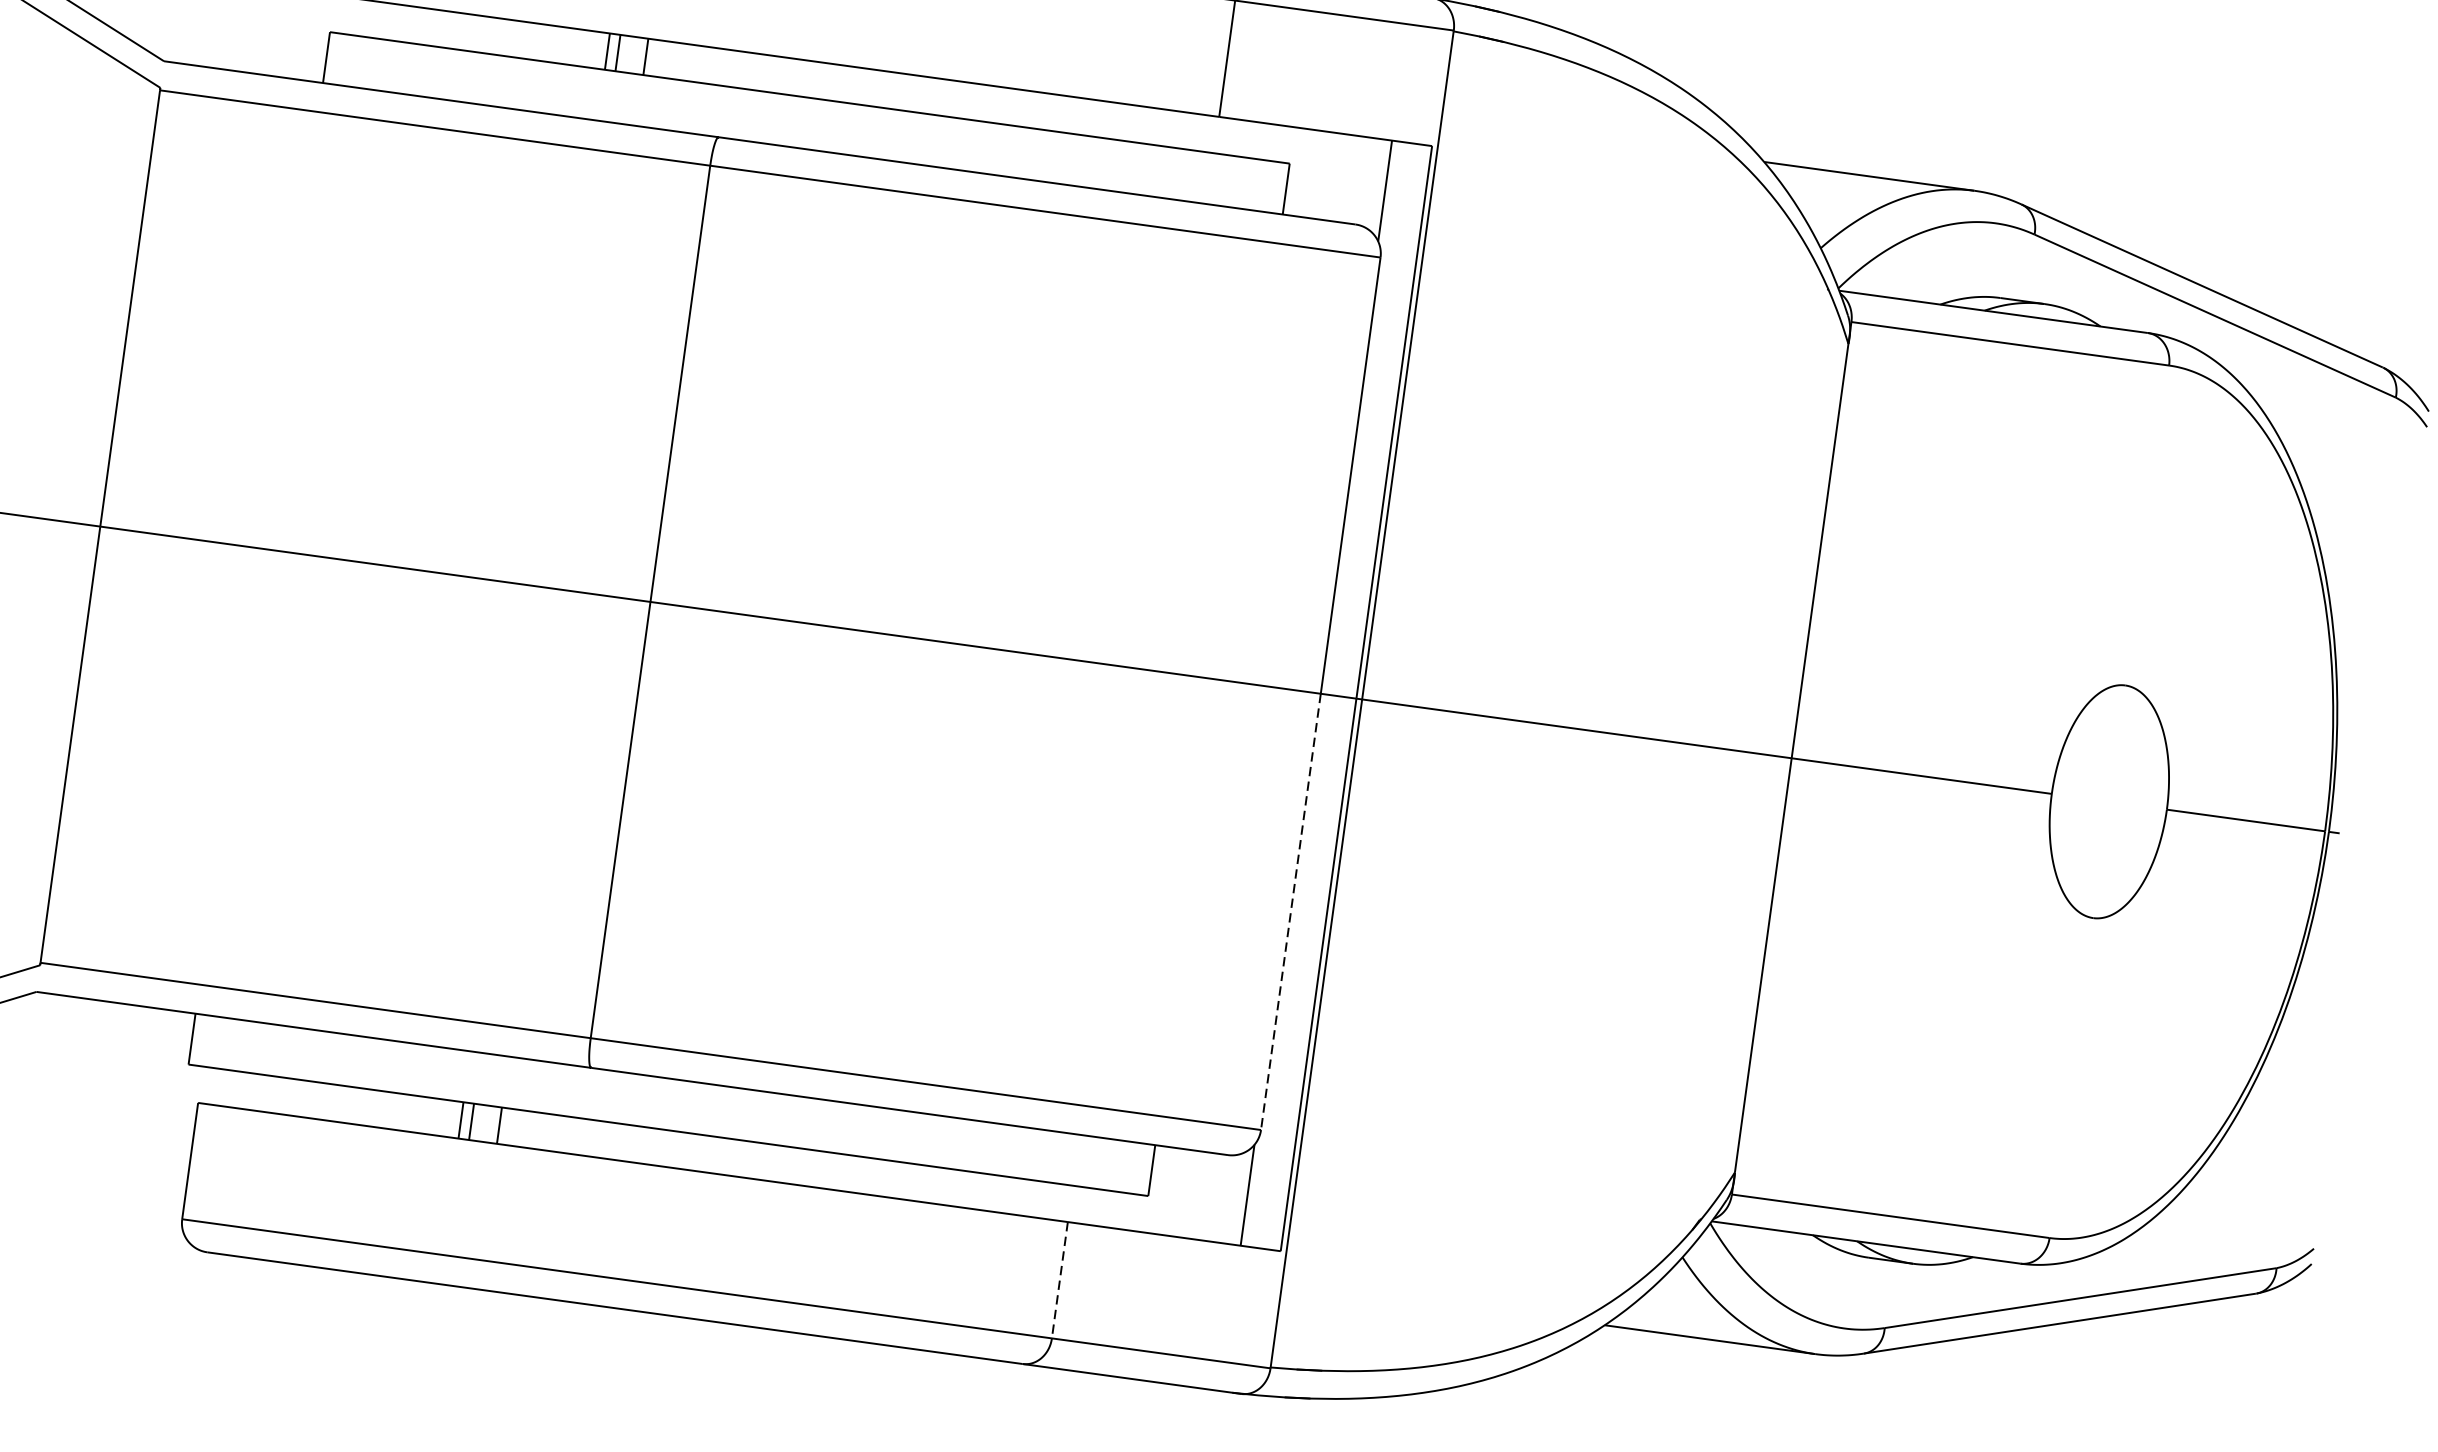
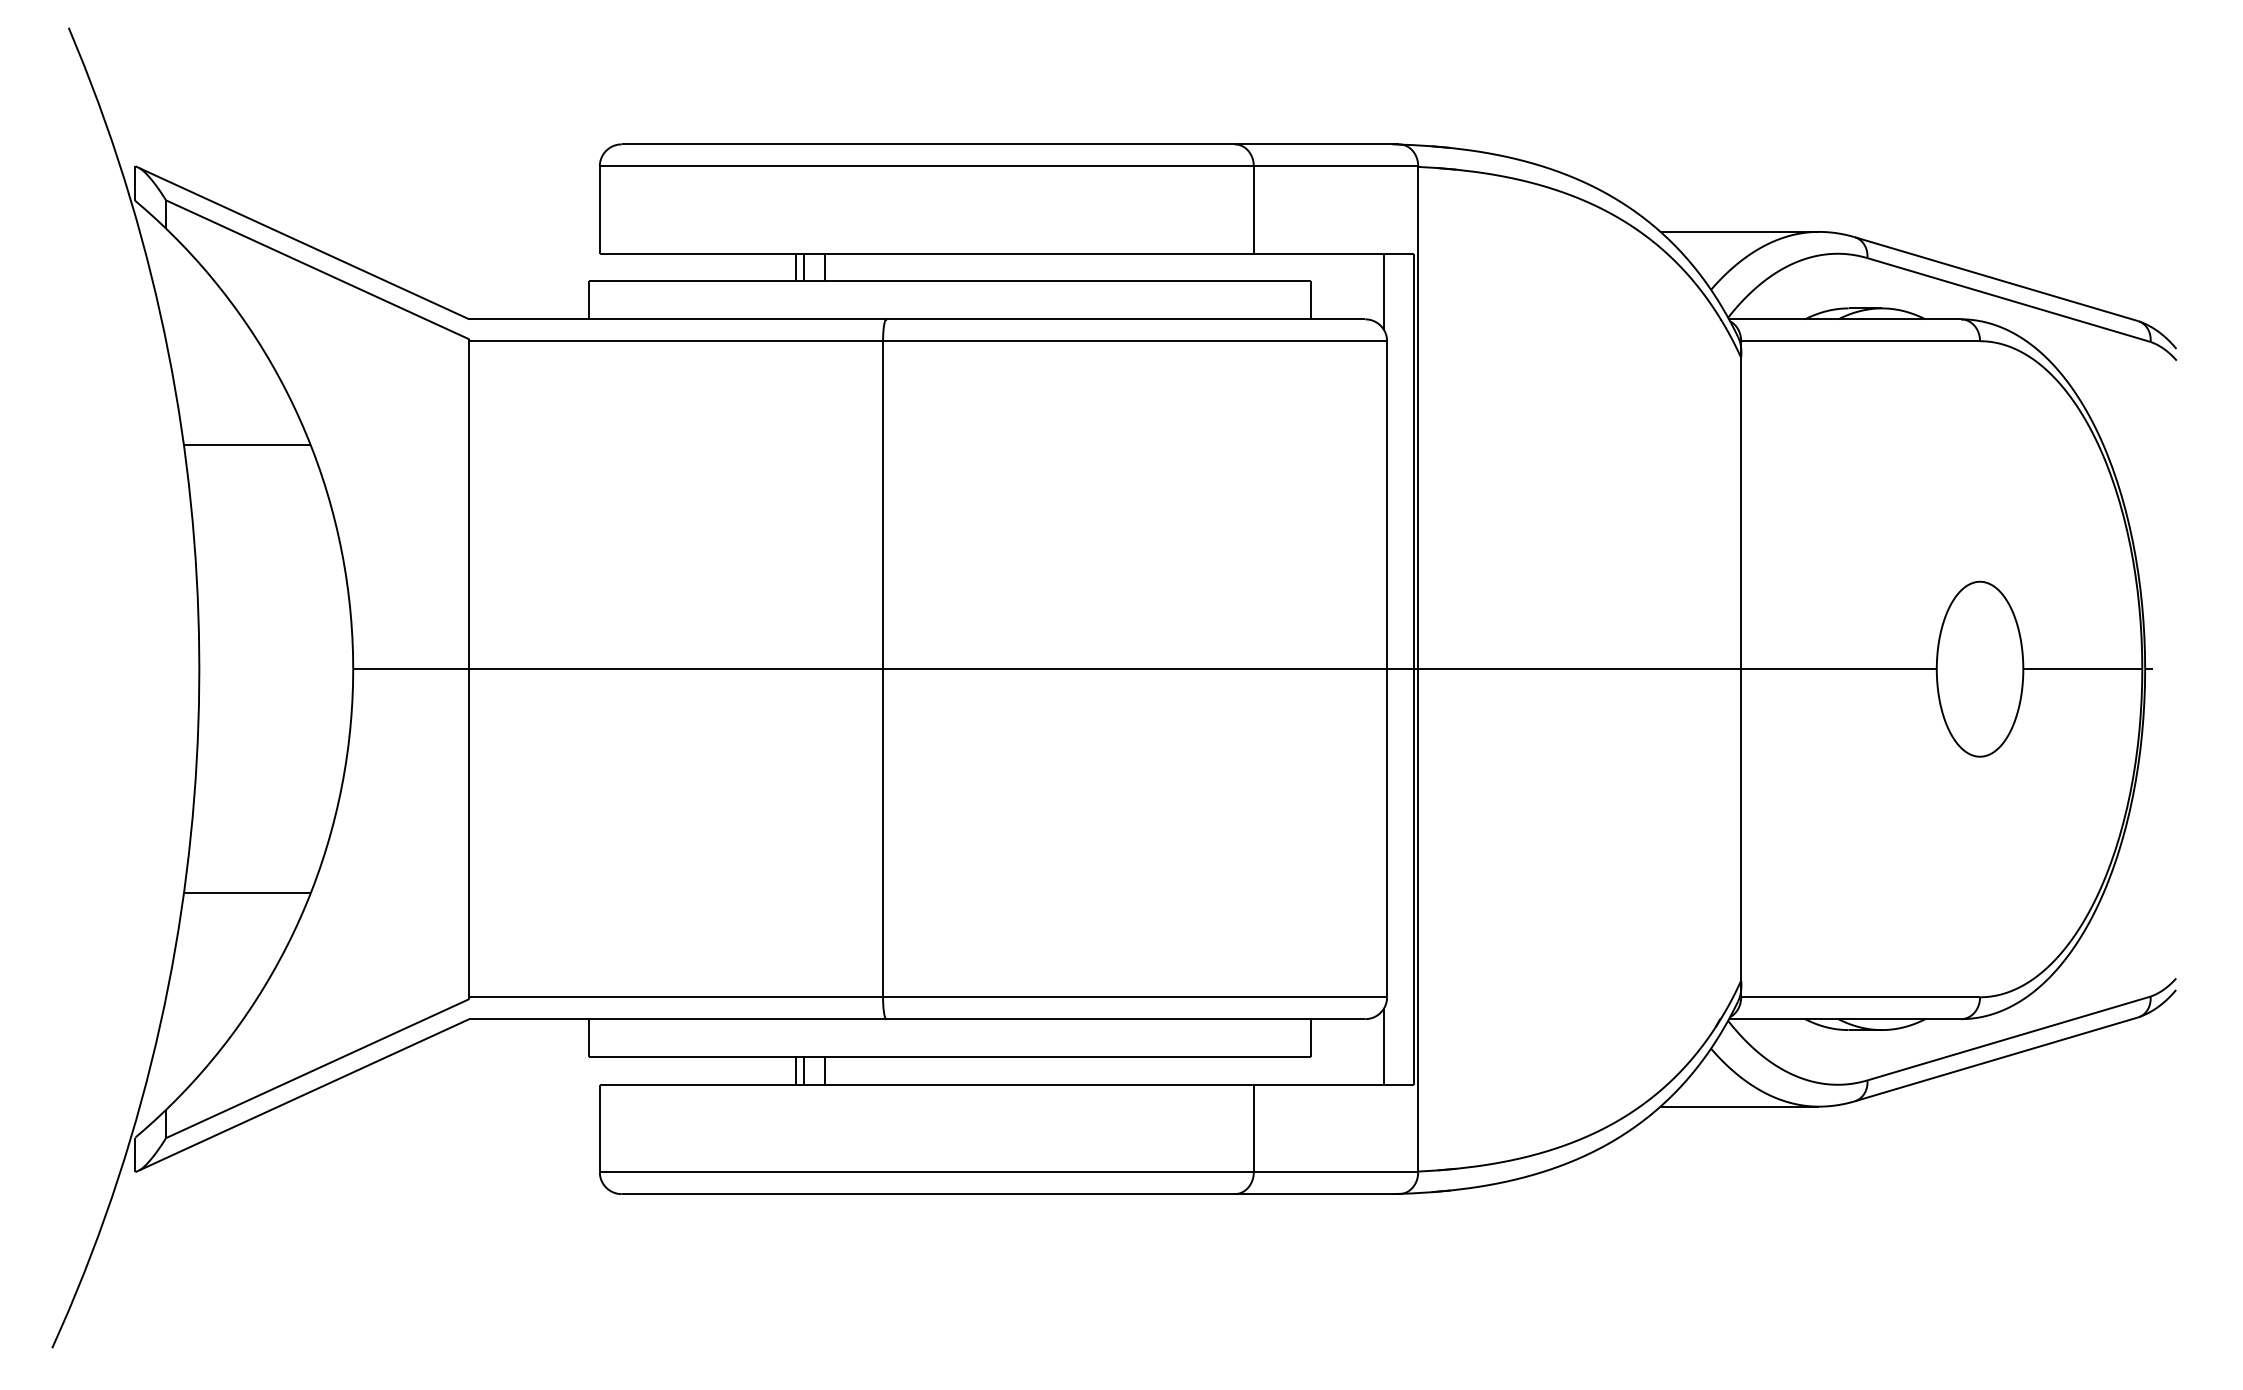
line: (1291, 912) -> (1387, 833), dashed -> solid
line: (1059, 1280) -> (1253, 1128), dashed -> solid

